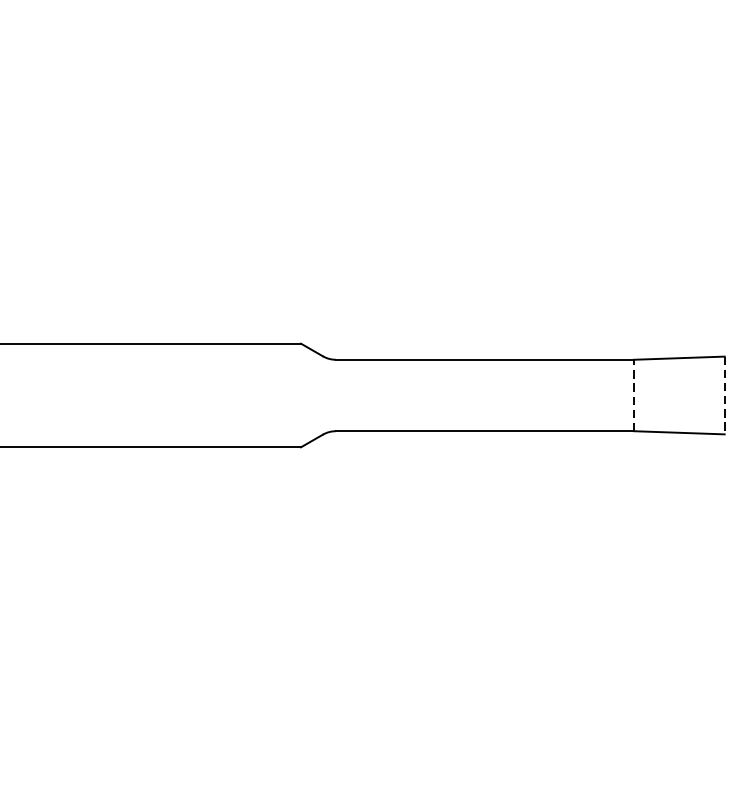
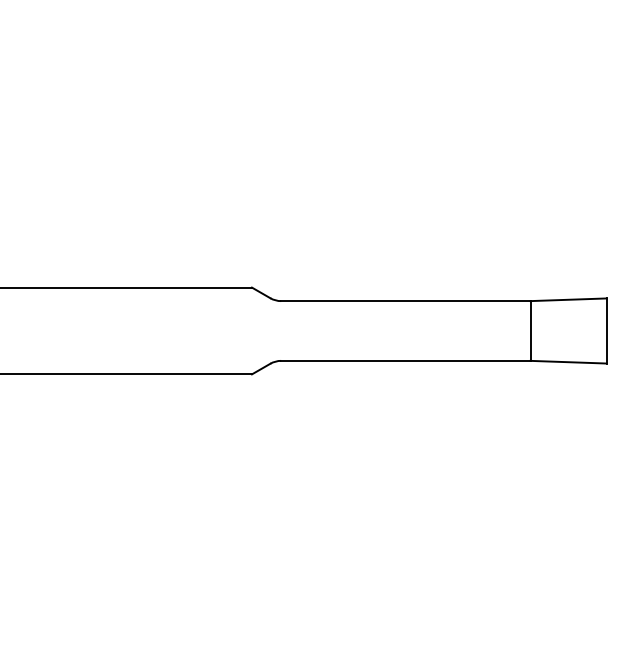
line: (633, 396) -> (530, 331), dashed -> solid
line: (724, 396) -> (606, 331), dashed -> solid

